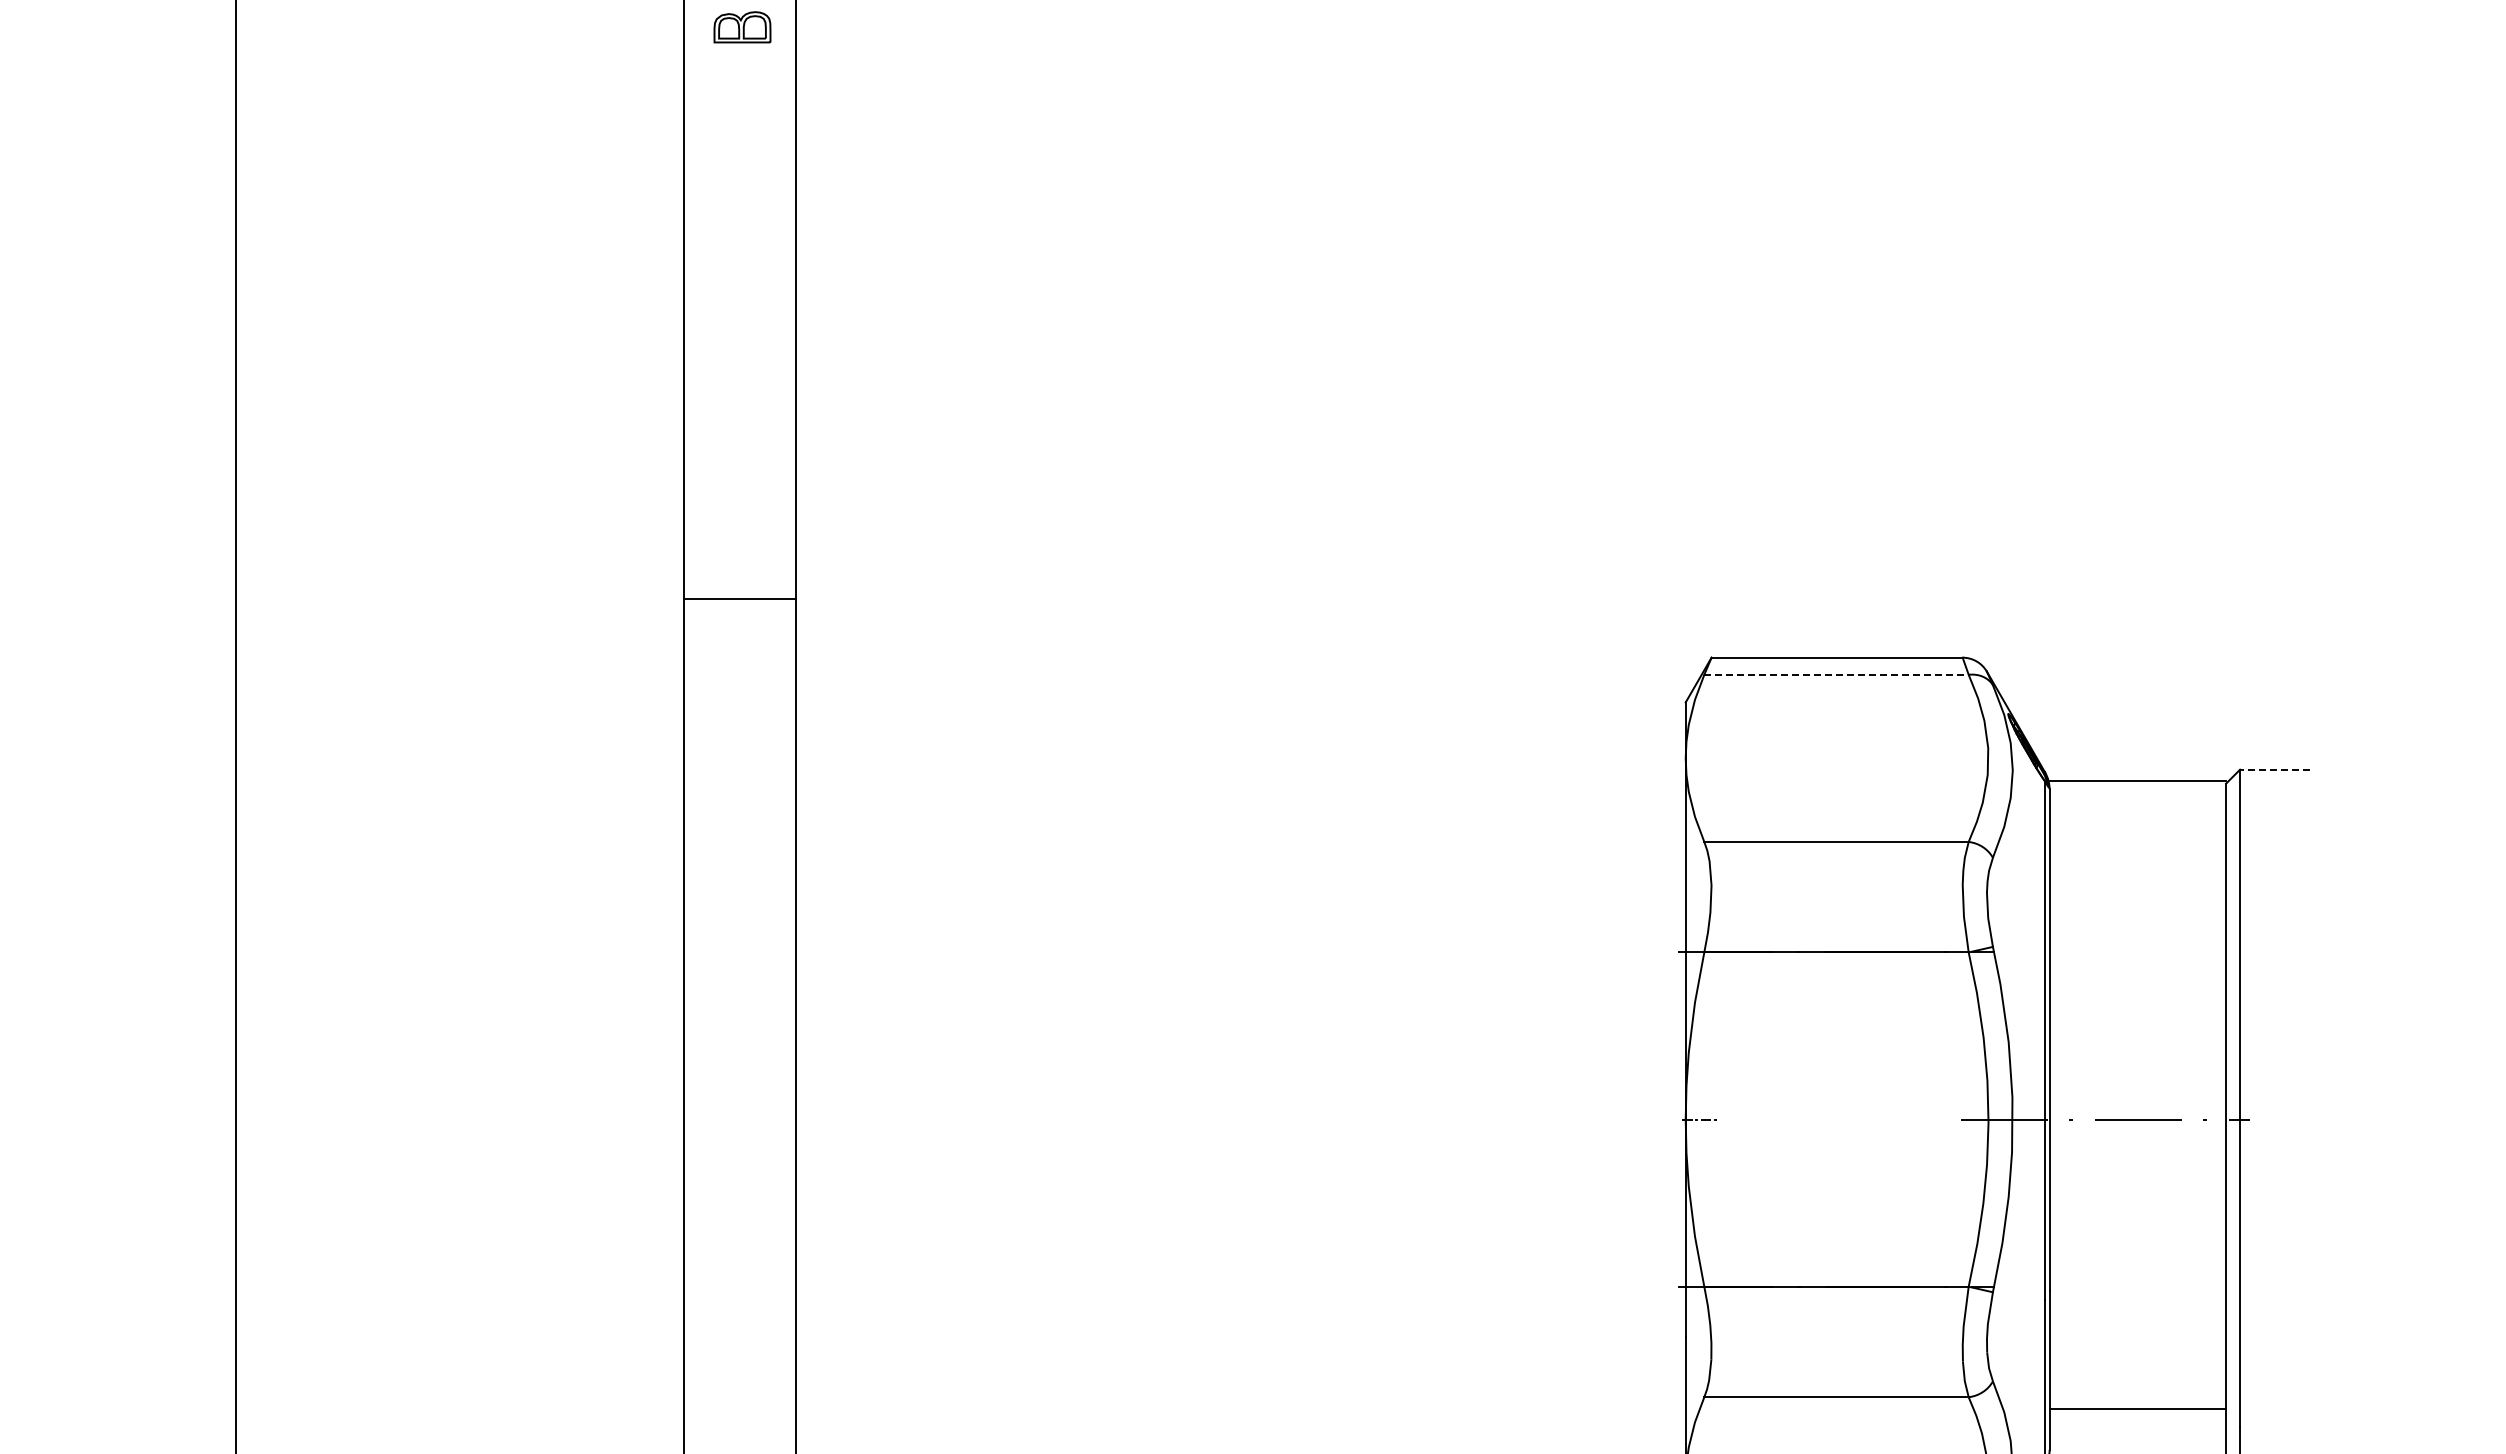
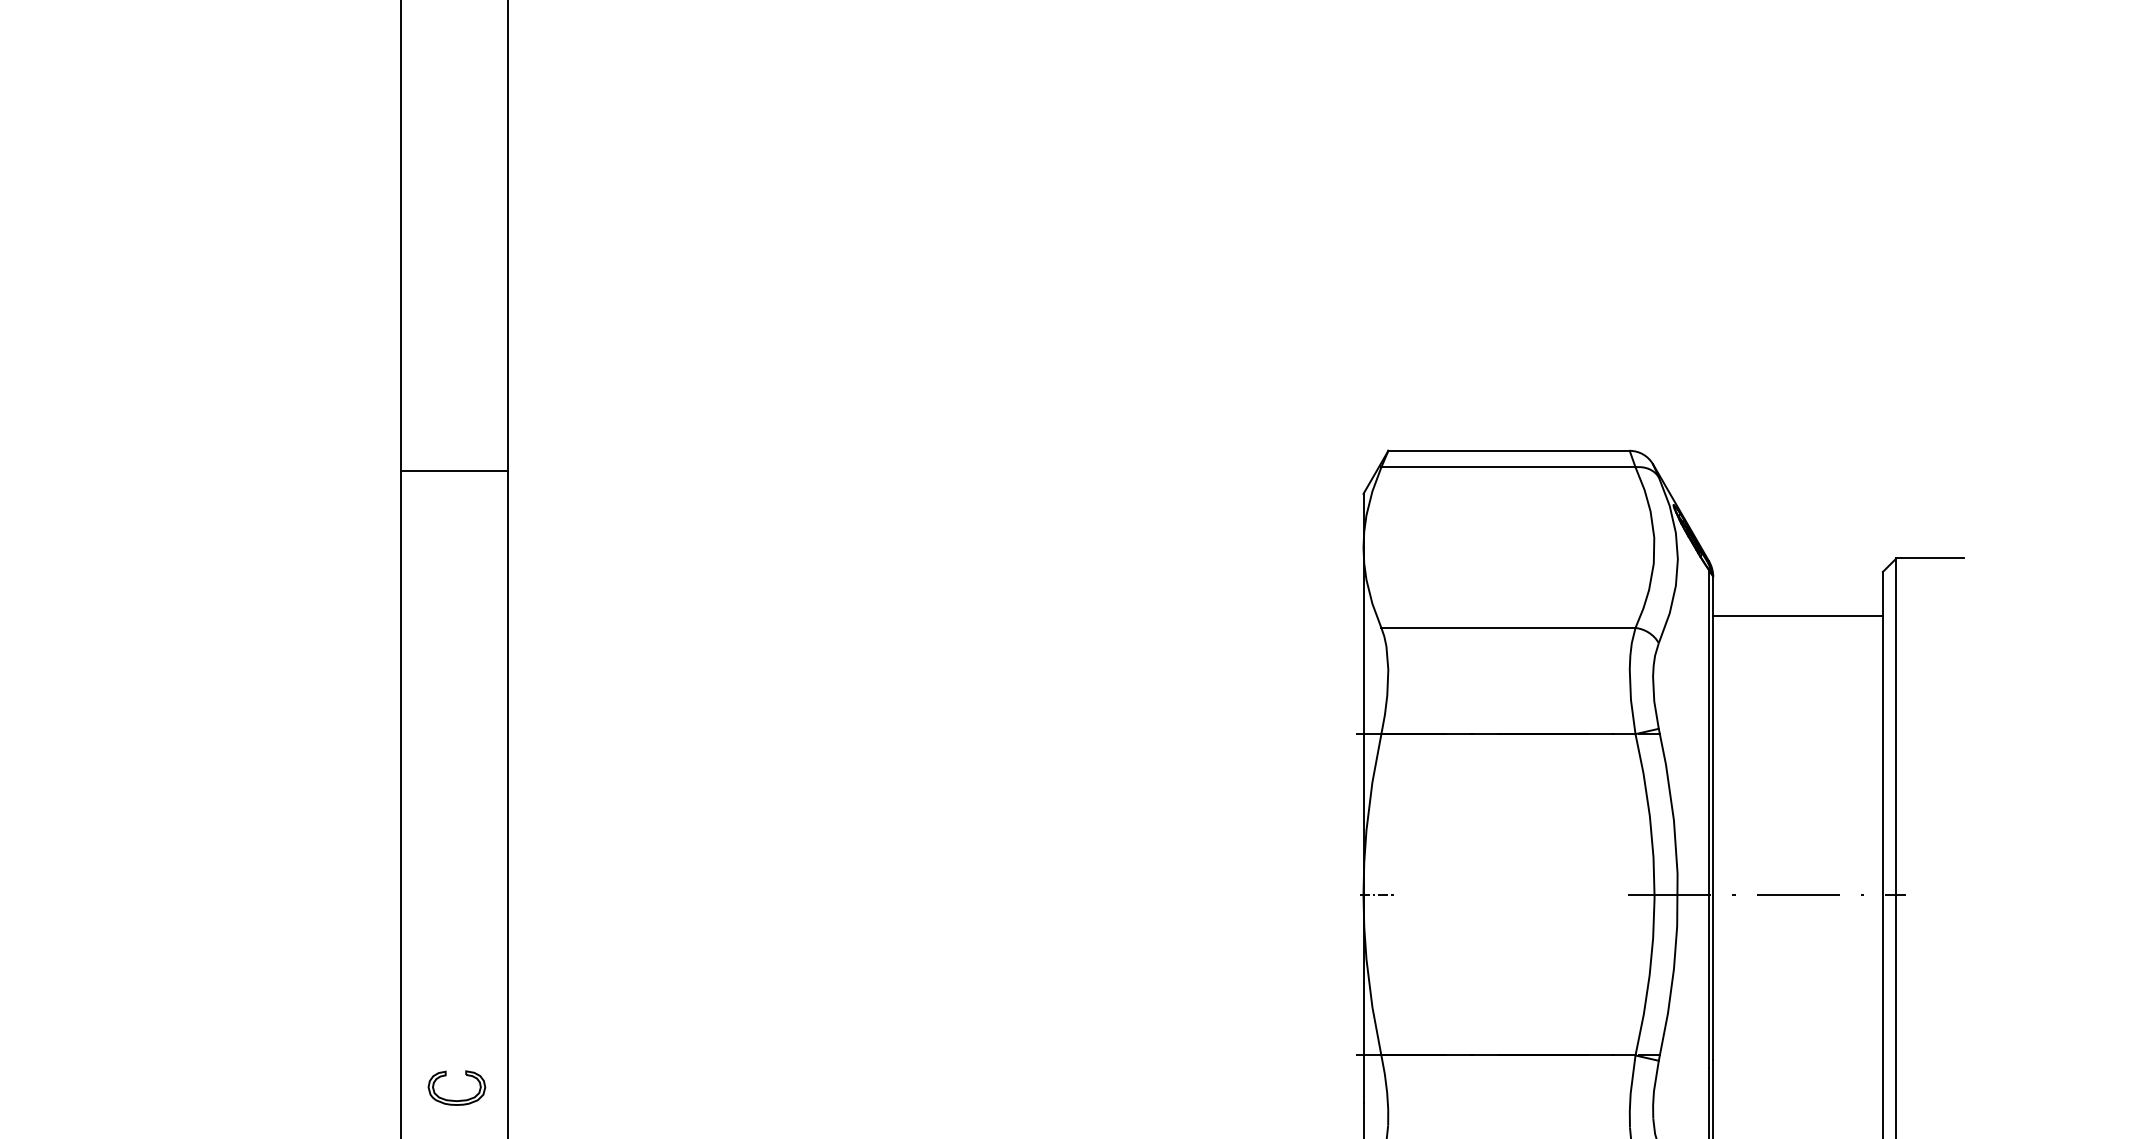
line: (739, 599) -> (454, 471), moved
line: (1837, 674) -> (1509, 466), dashed -> solid
line: (2275, 769) -> (1930, 558), dashed -> solid
line: (2137, 780) -> (1797, 615), moved
part: (737, 1332) -> (452, 1099), added

